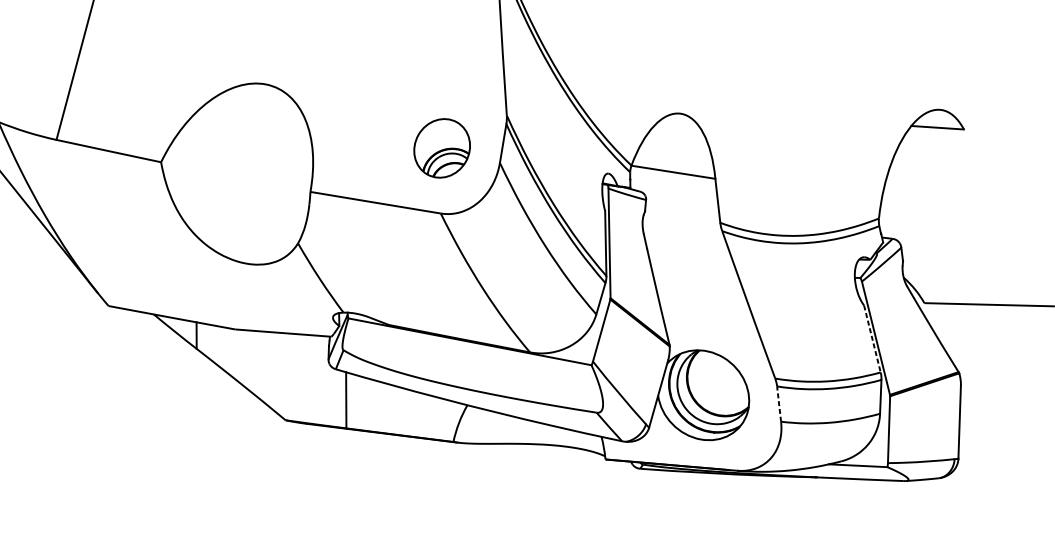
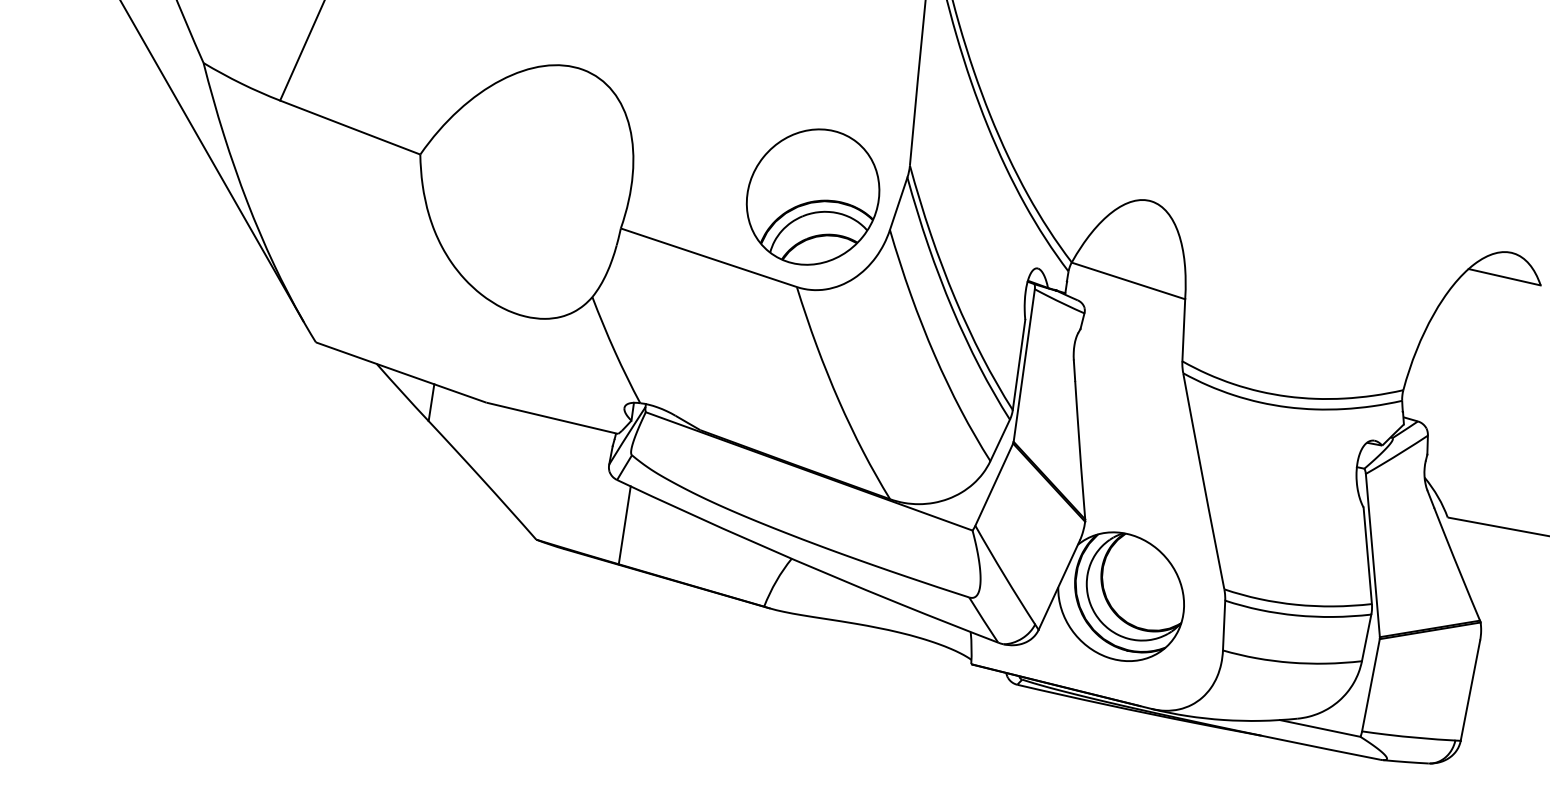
part: (441, 148) -> (812, 196), size x1.67
line: (872, 339) -> (1367, 556), dashed -> solid
line: (779, 403) -> (1224, 625), dashed -> solid

